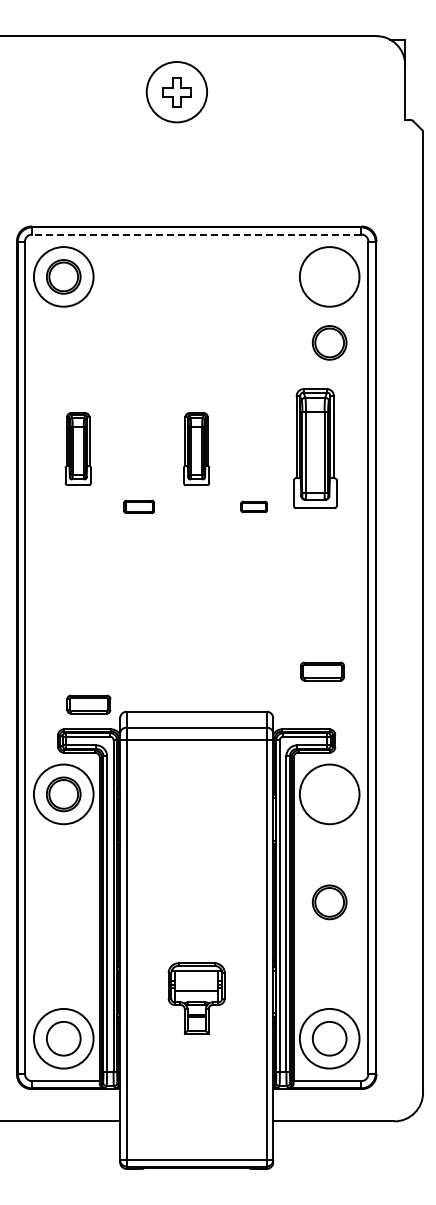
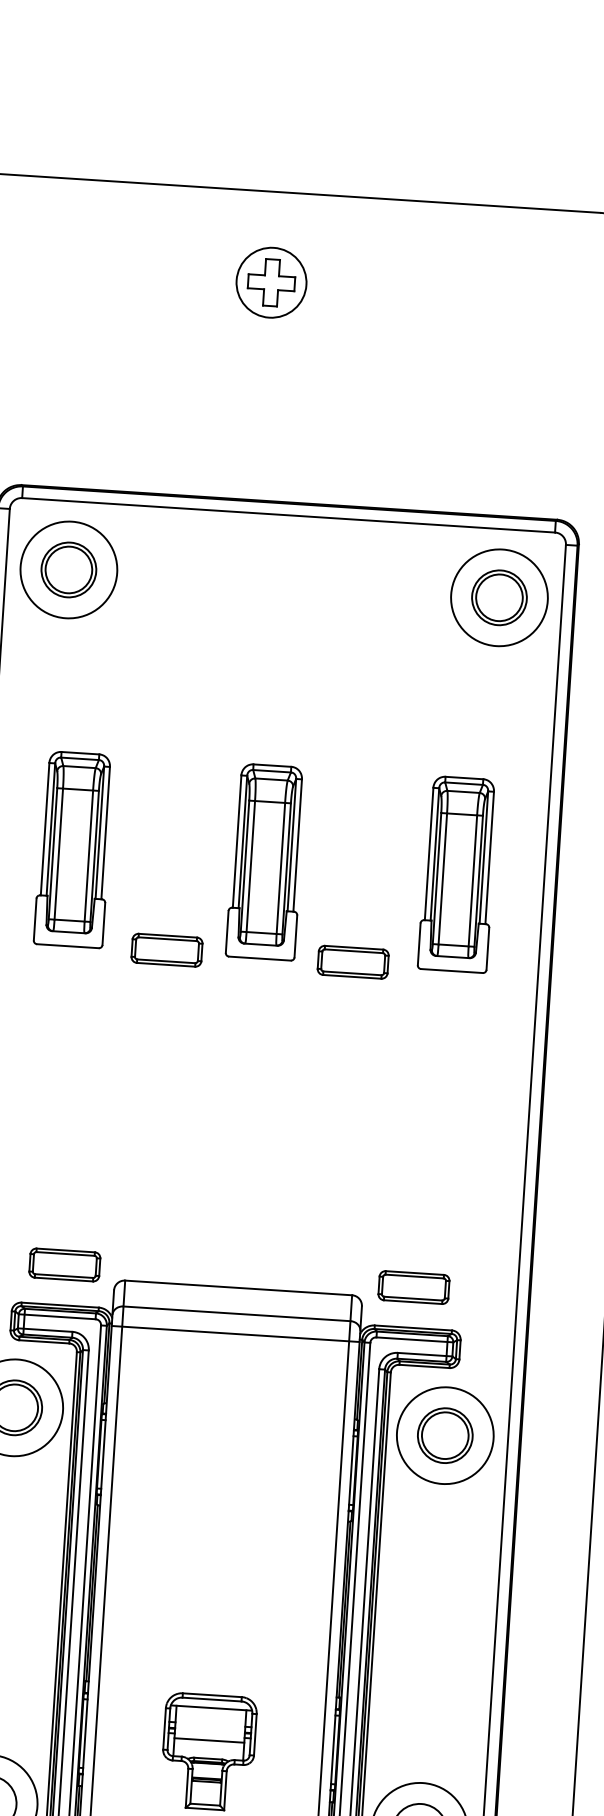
circle: (176, 91) -> (270, 281), size x0.71
line: (196, 234) -> (288, 515), dashed -> solid
part: (329, 342) -> (499, 597), moved
part: (78, 448) -> (74, 849), size x1.67
part: (196, 448) -> (265, 861), size x1.67
part: (138, 506) -> (165, 949), size x1.43
part: (253, 506) -> (352, 961), size x1.67
part: (322, 671) -> (413, 1287), moved
part: (329, 902) -> (444, 1435), moved

